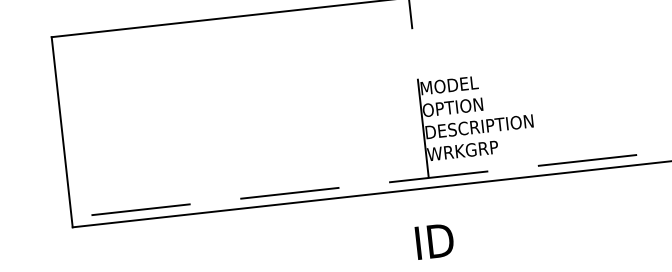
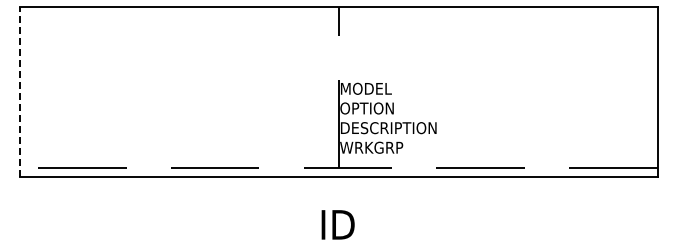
line: (62, 132) -> (20, 92), solid -> dashed

